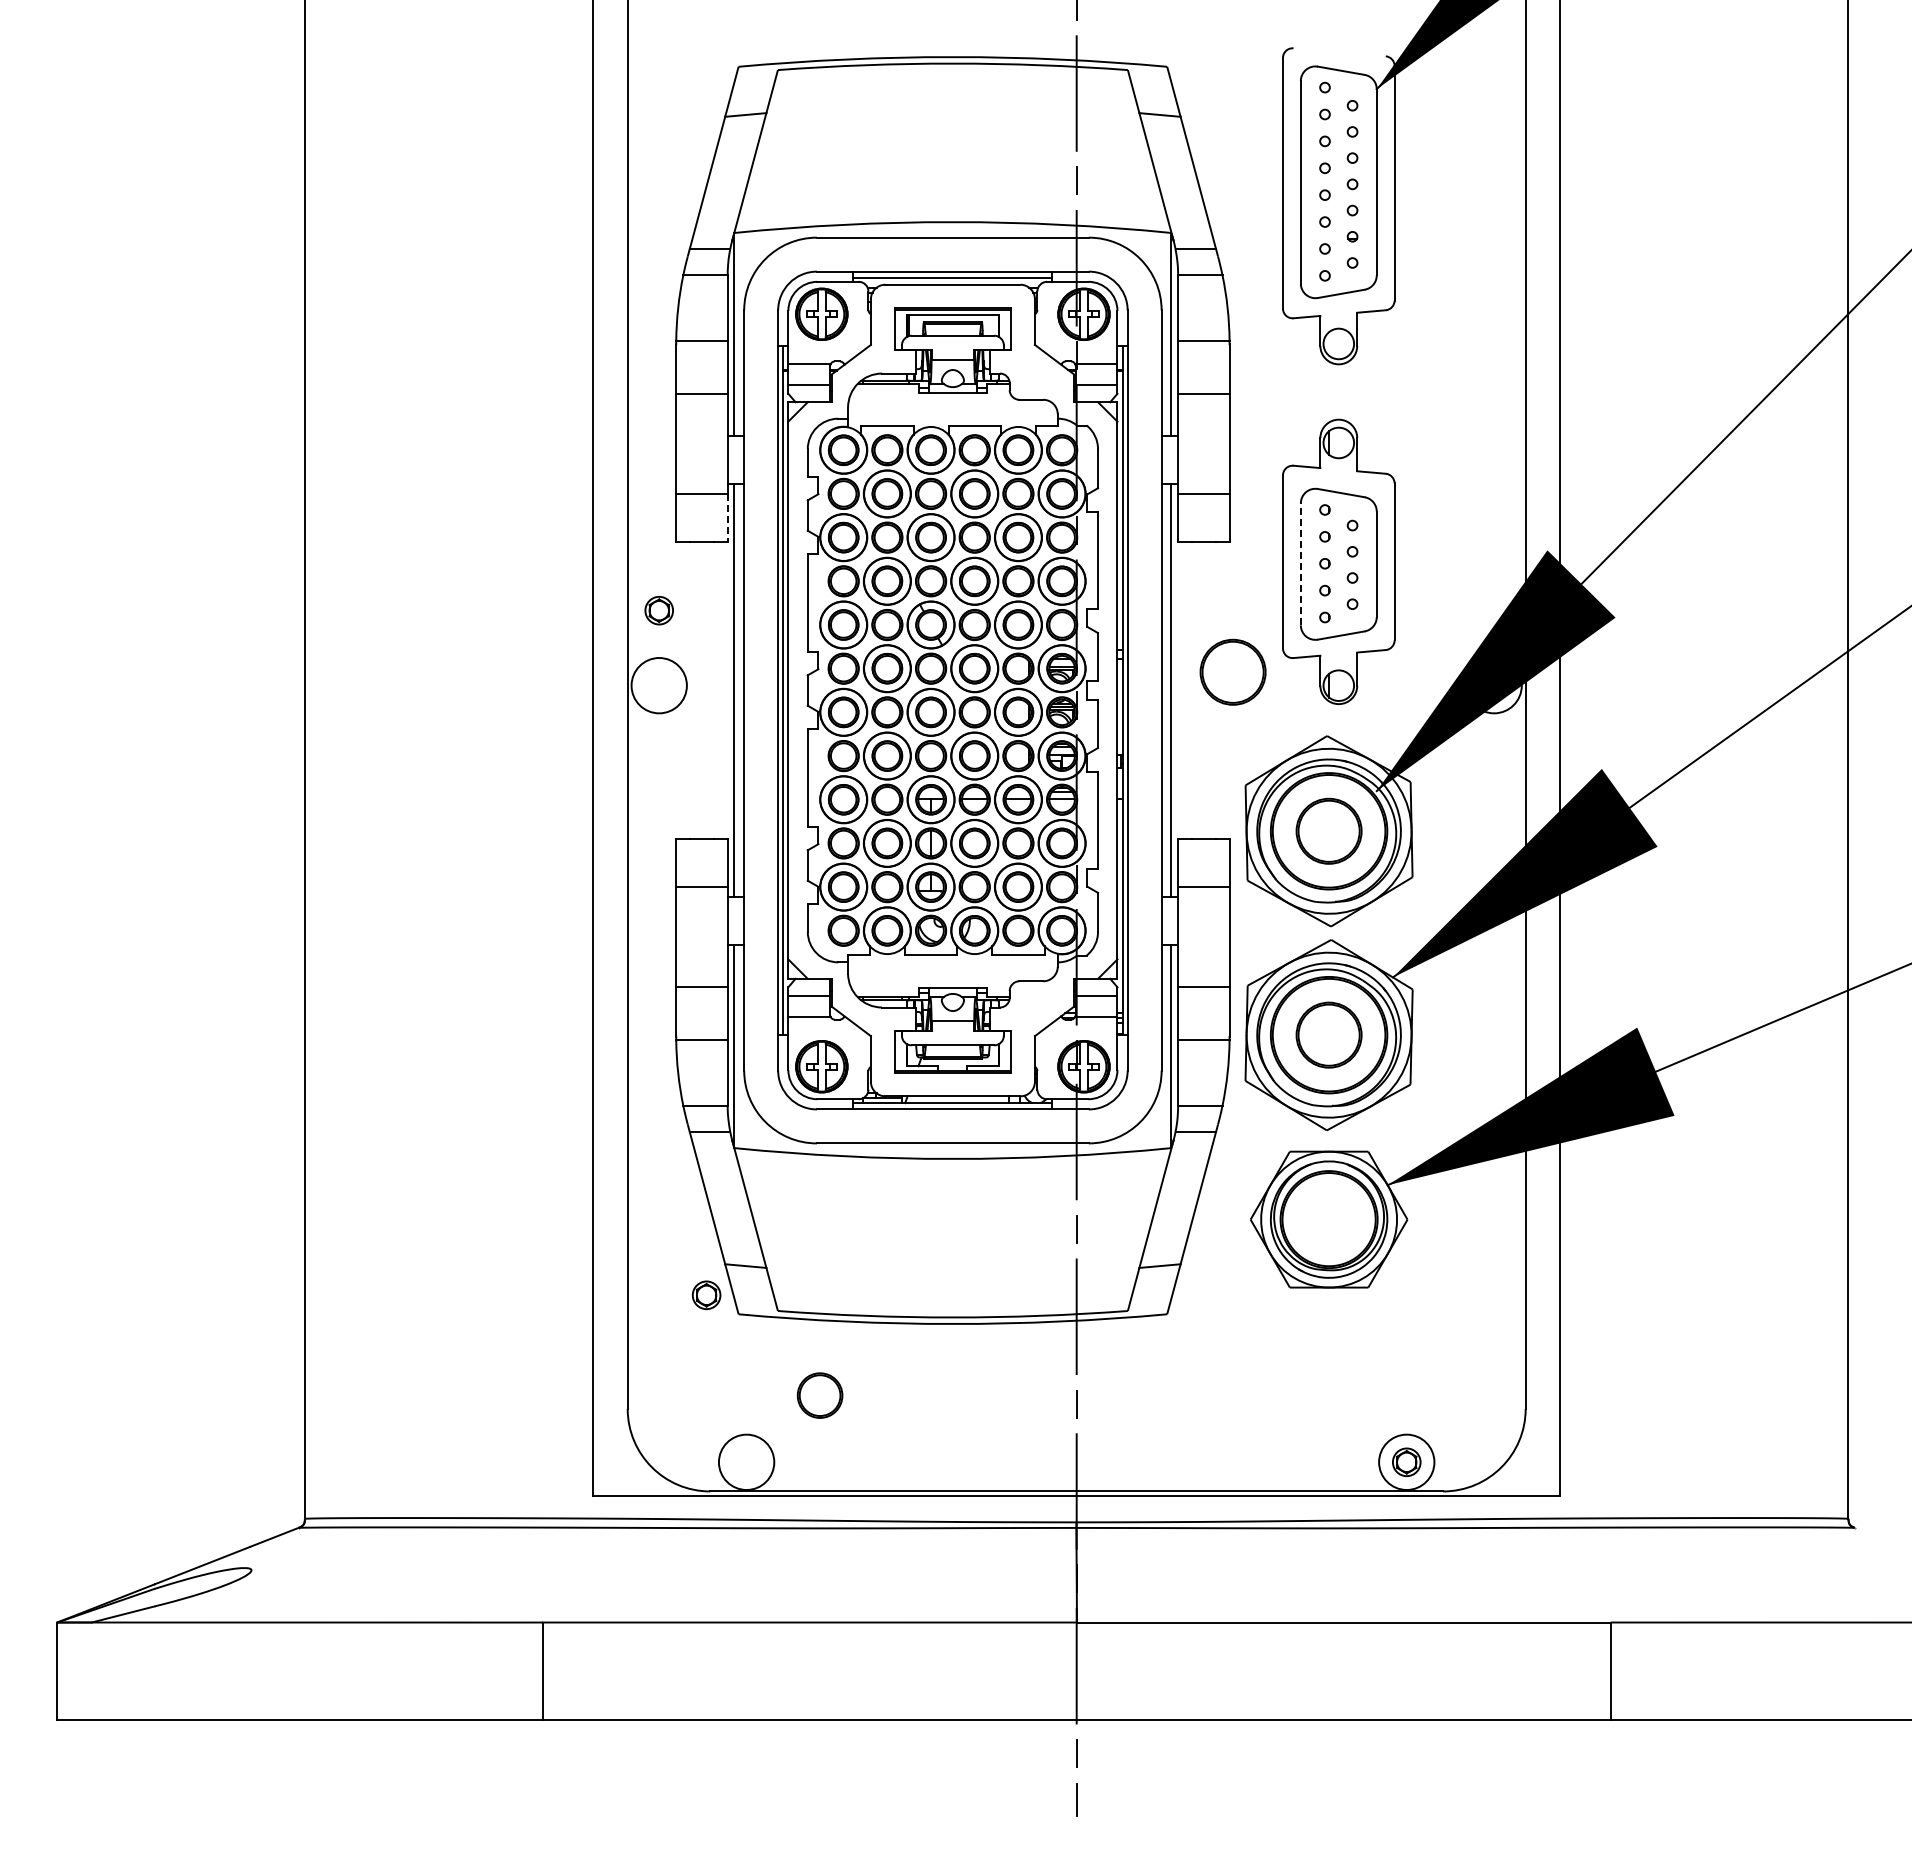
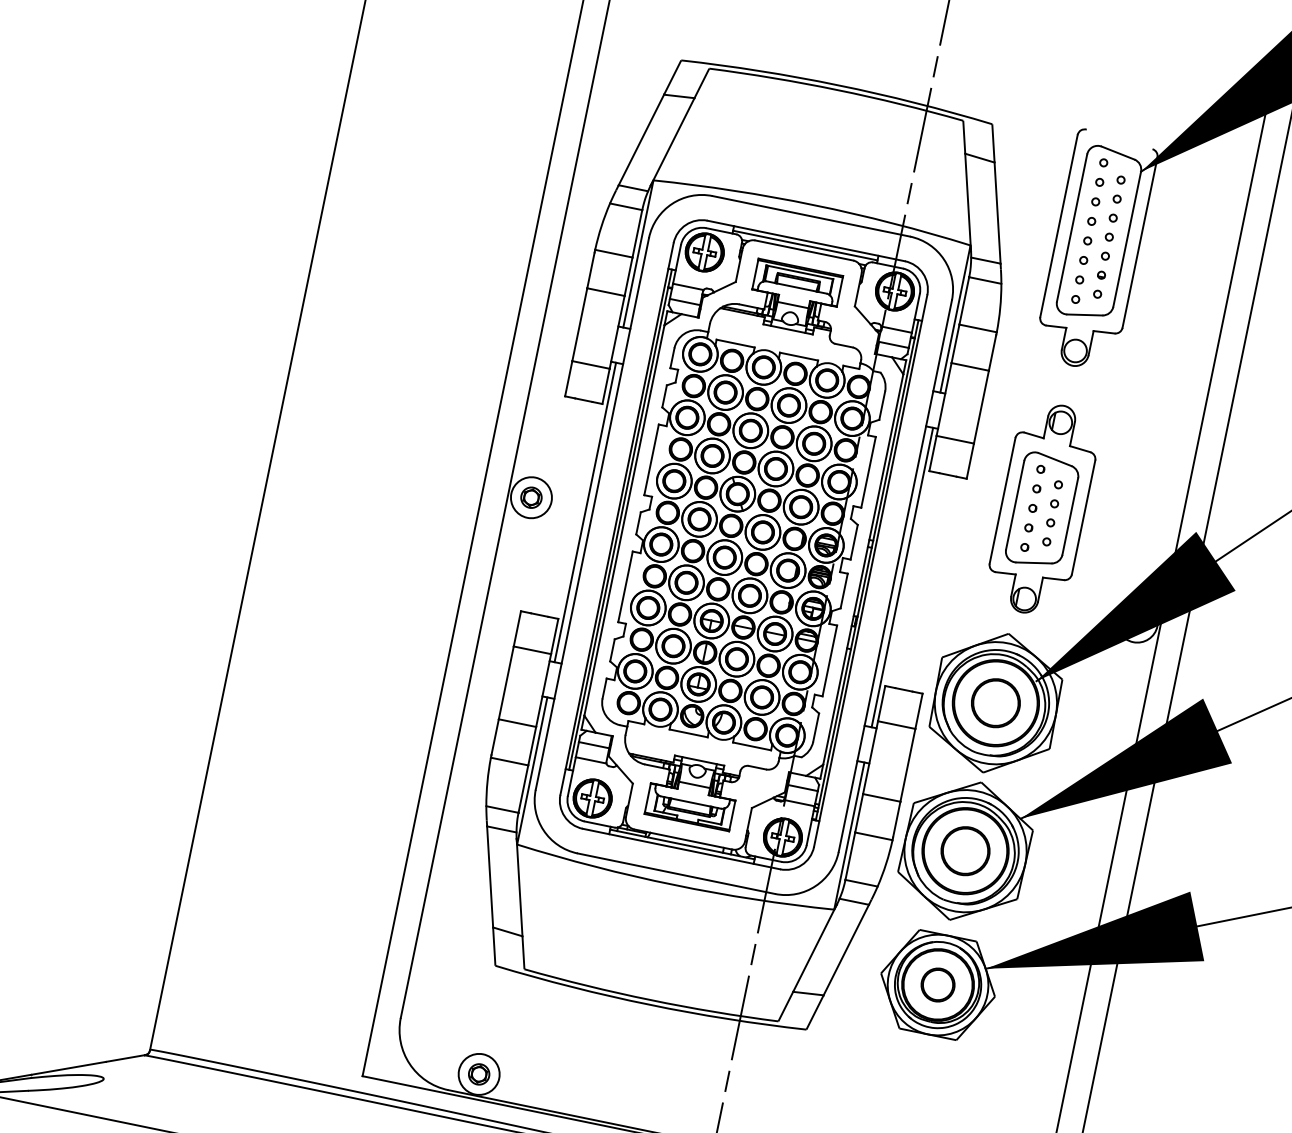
line: (727, 518) -> (605, 386), dashed -> solid
line: (1300, 564) -> (1014, 505), dashed -> solid
part: (658, 610) -> (530, 497), moved
part: (1232, 671) -> (949, 572), removed
part: (706, 1294) -> (479, 1073), moved
part: (819, 1395) -> (937, 984), moved

